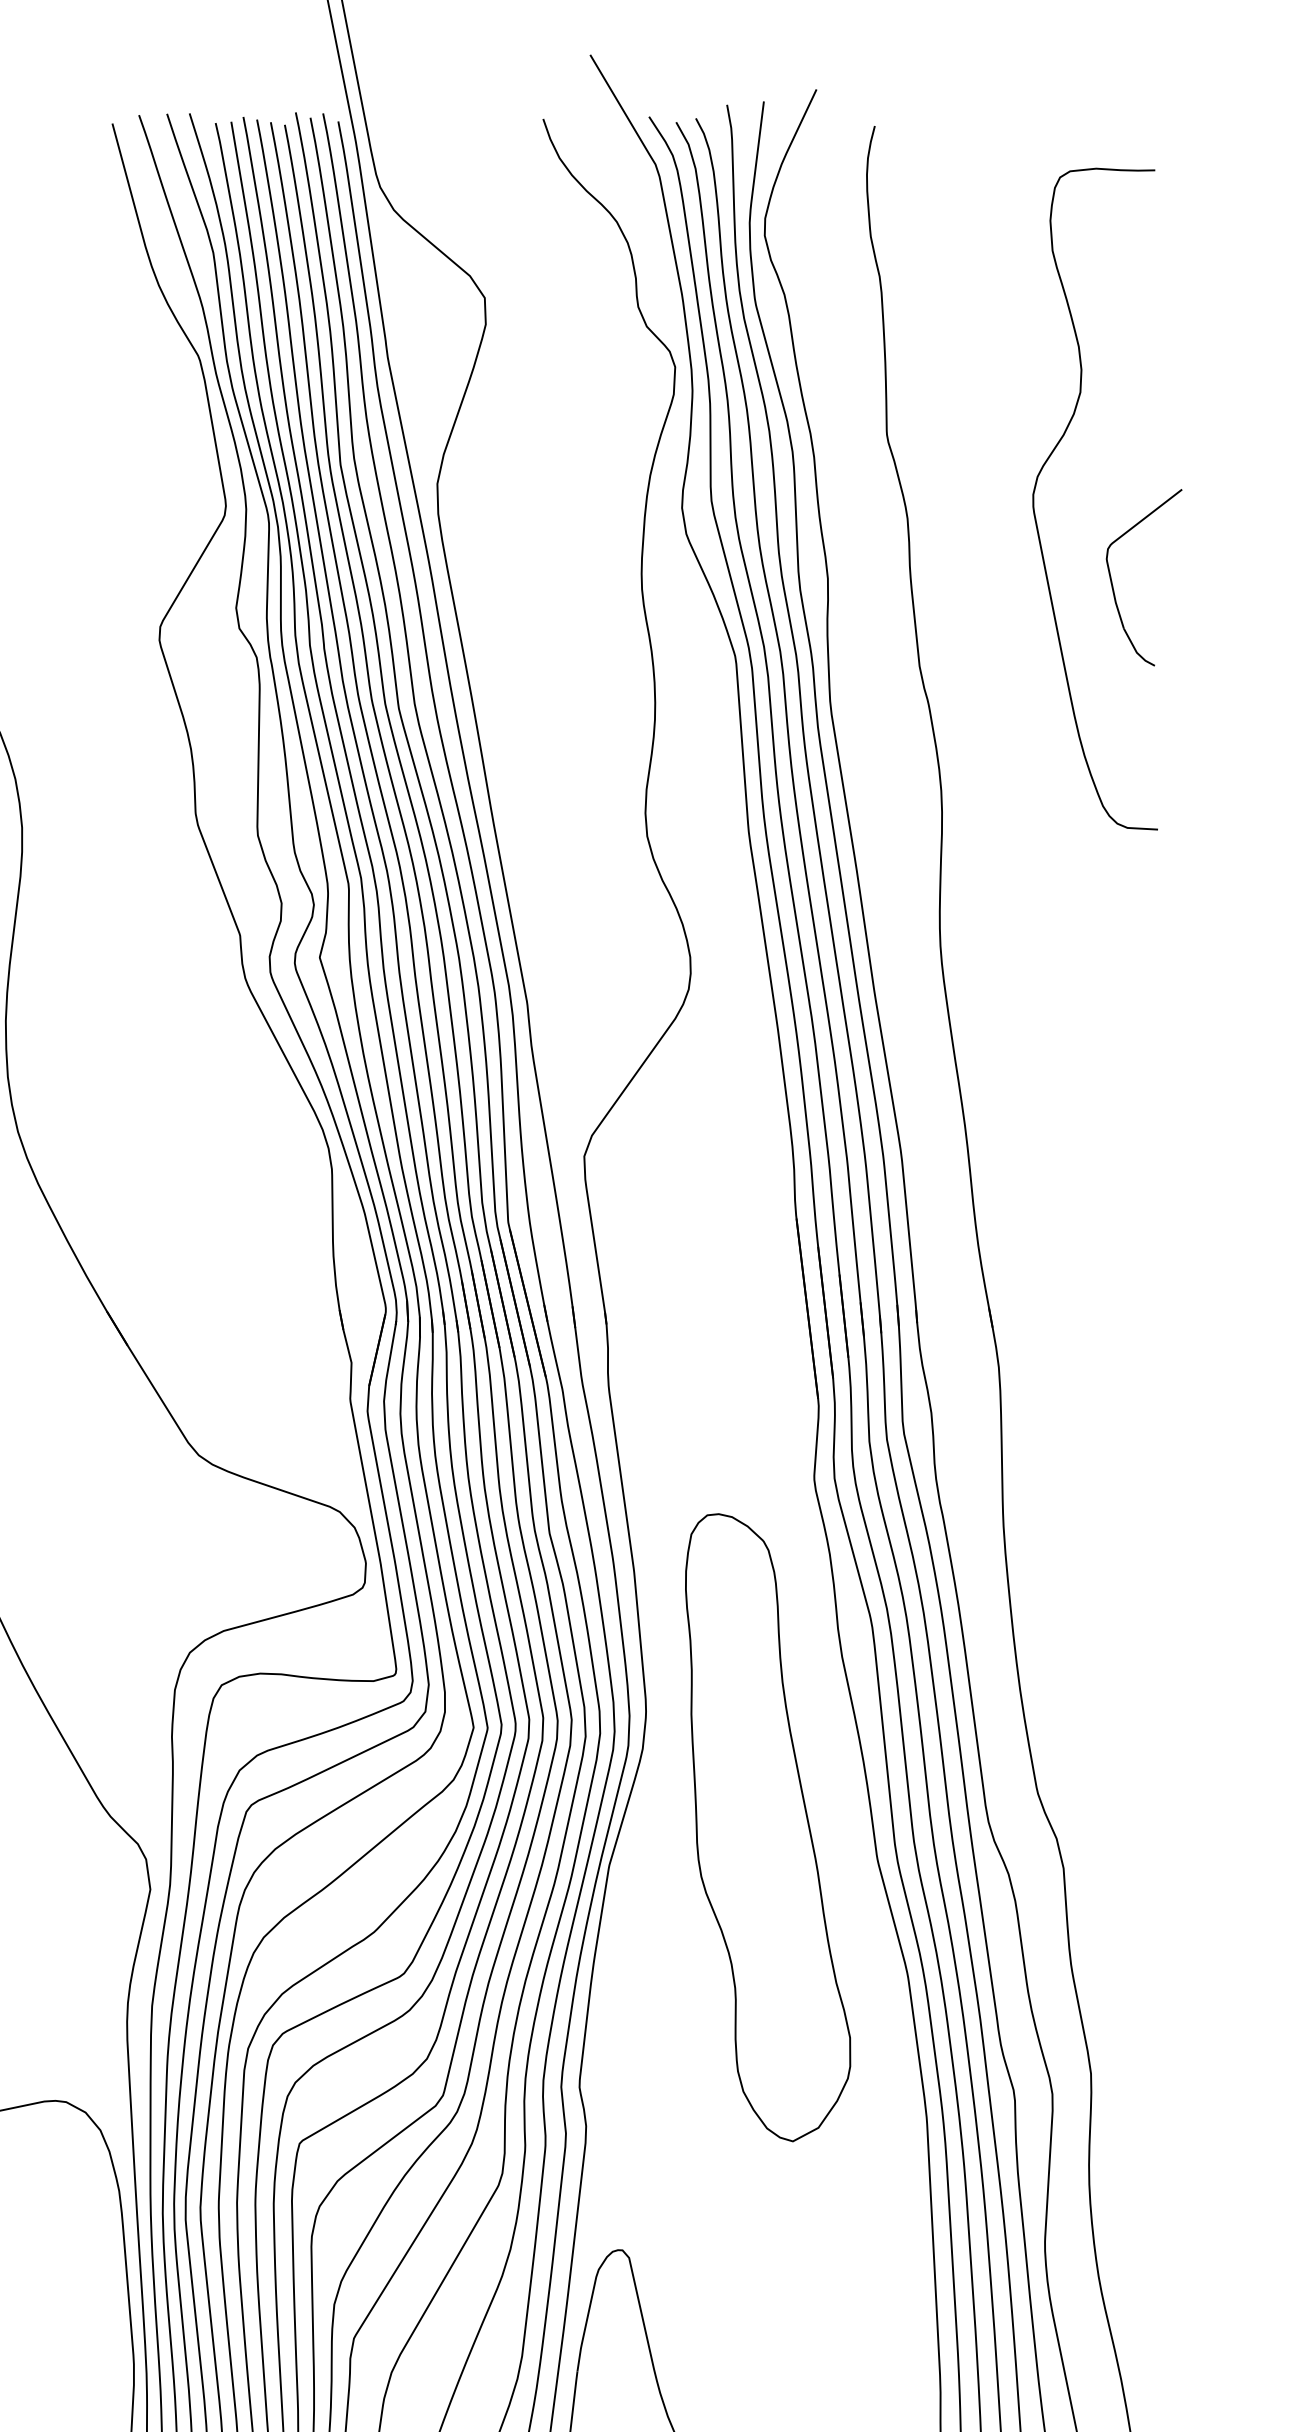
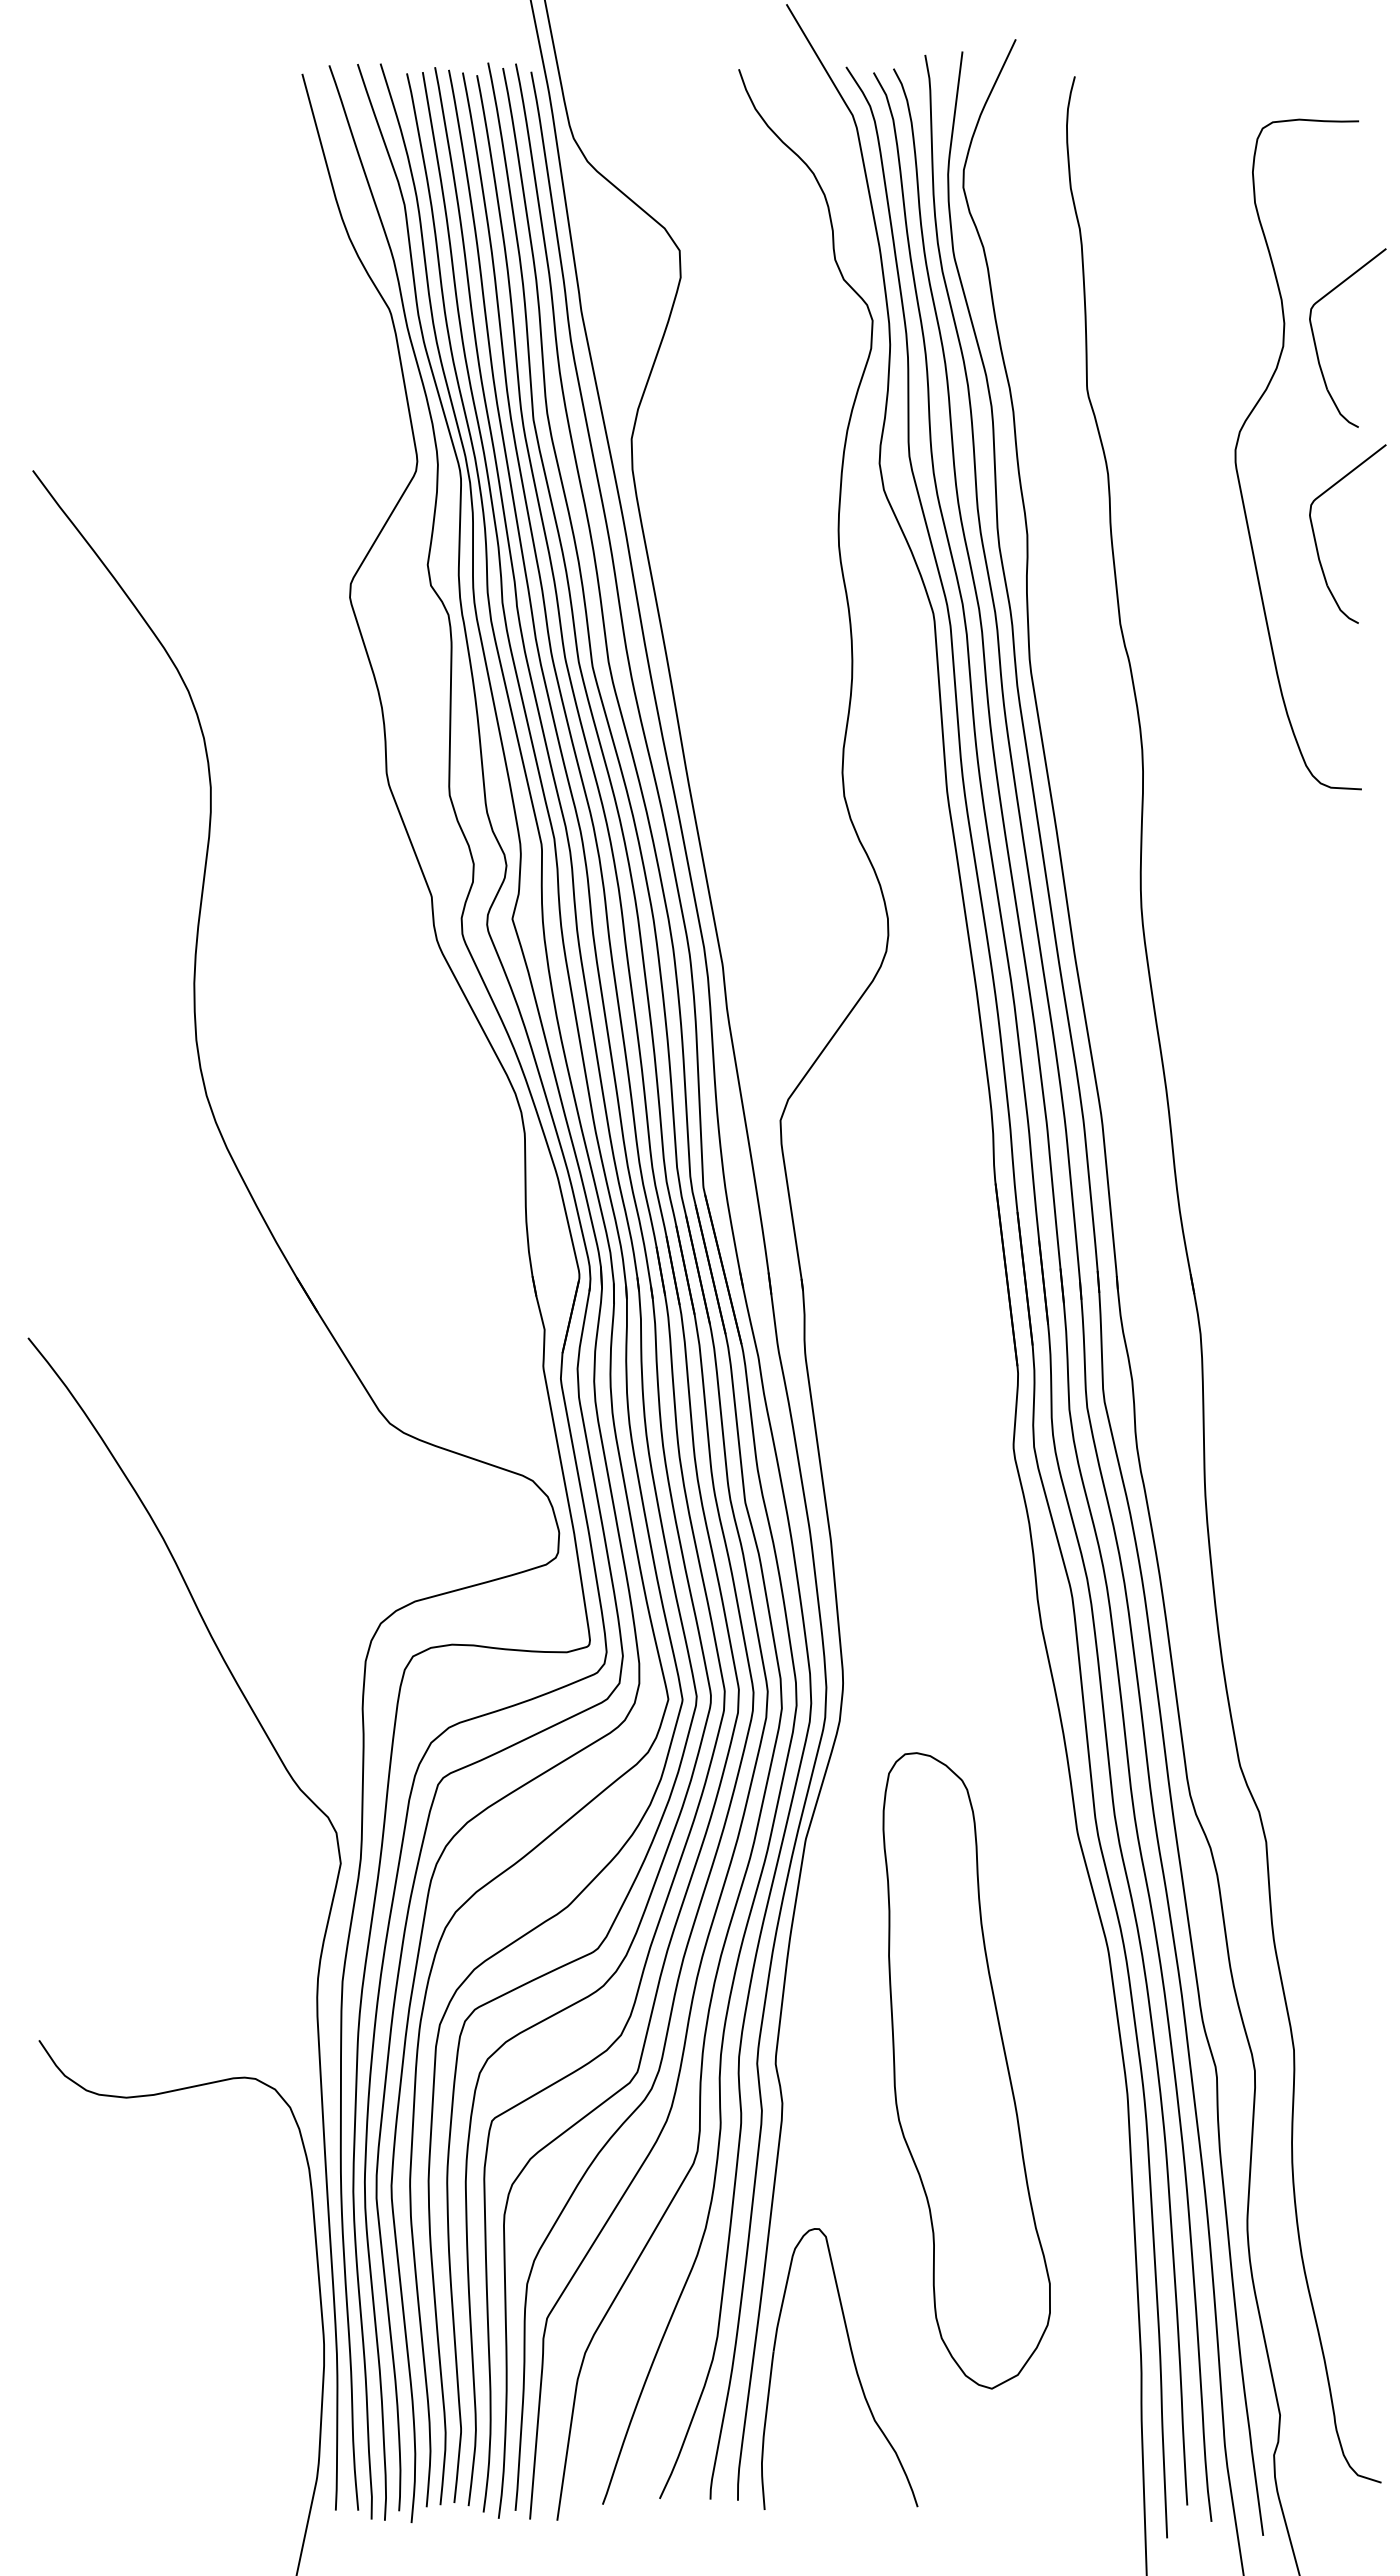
part: (1113, 391) -> (1316, 345), added
part: (767, 1827) -> (966, 2070), moved

